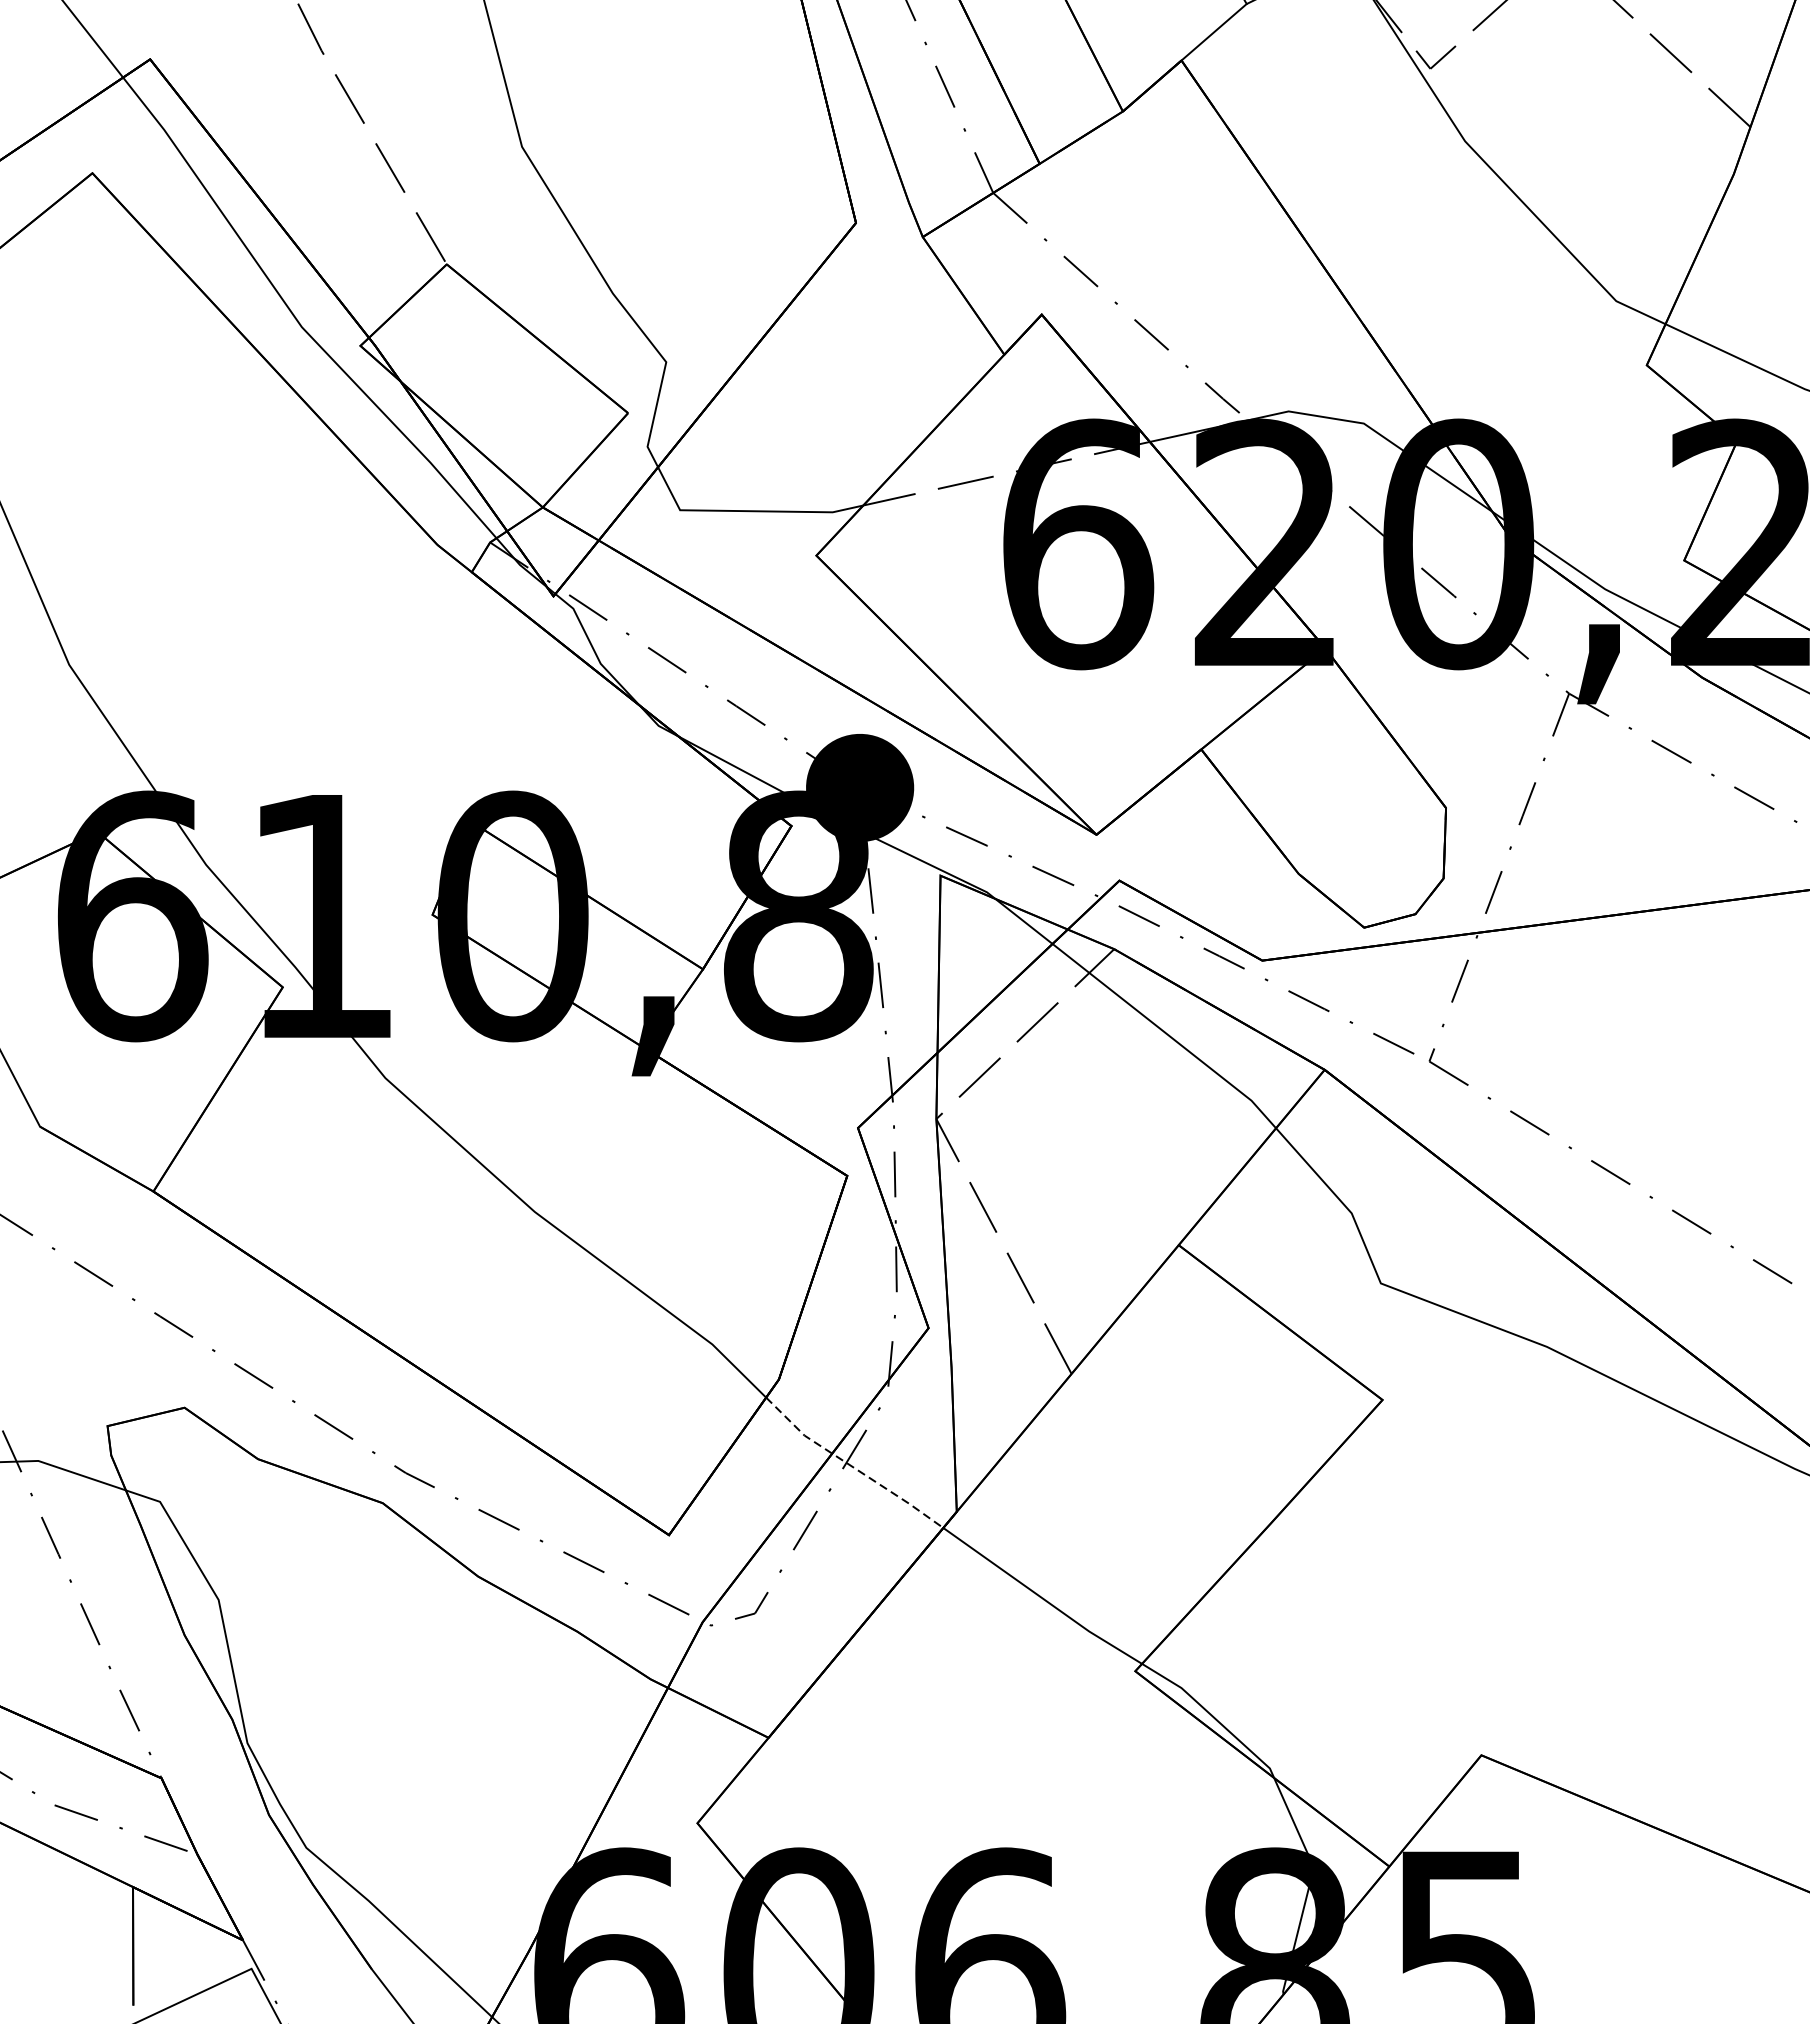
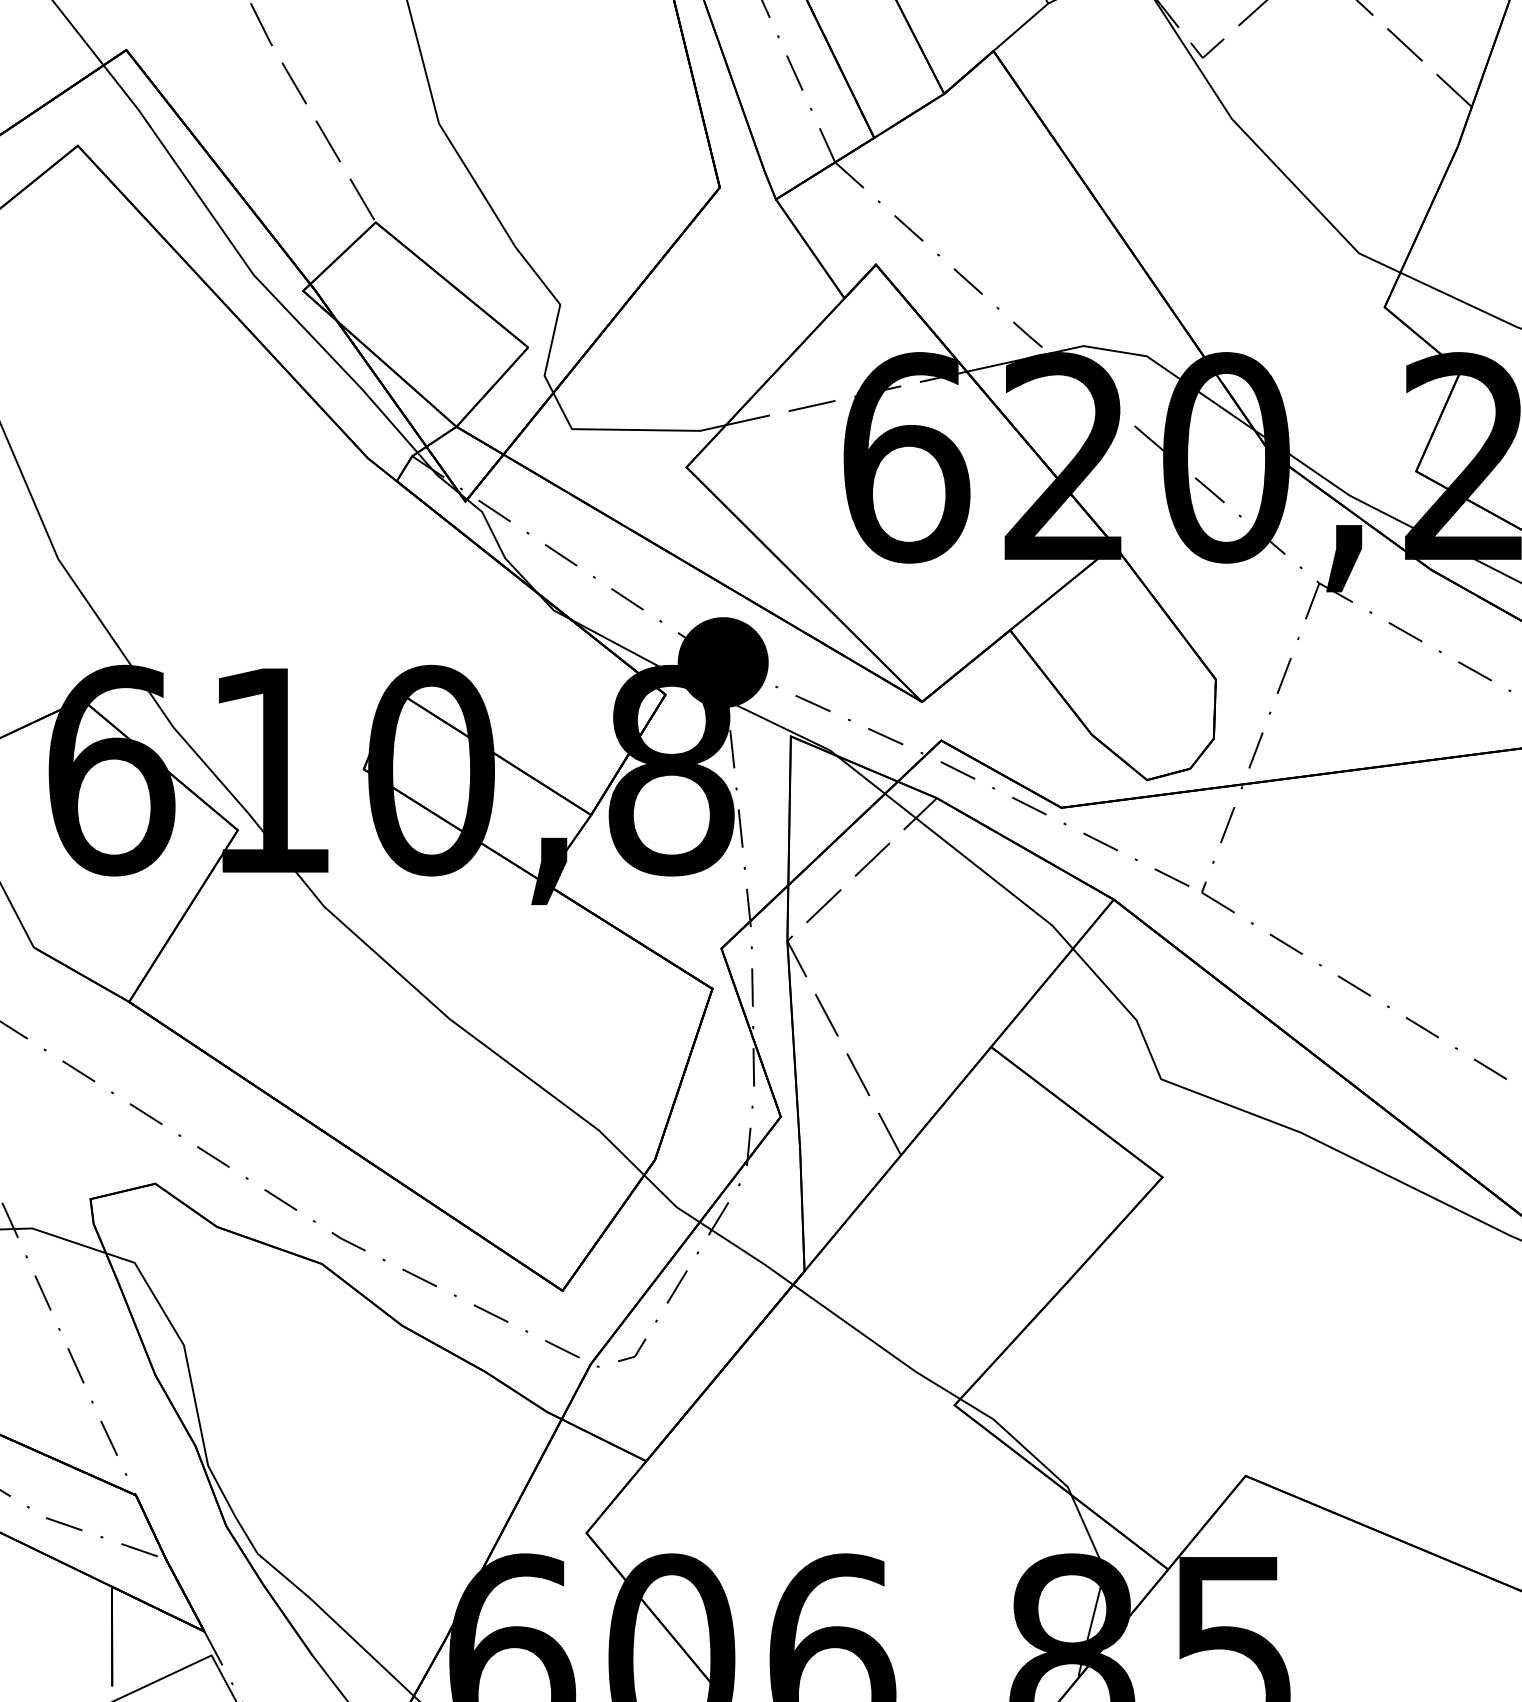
line: (852, 1466) -> (716, 1233), dashed -> solid

